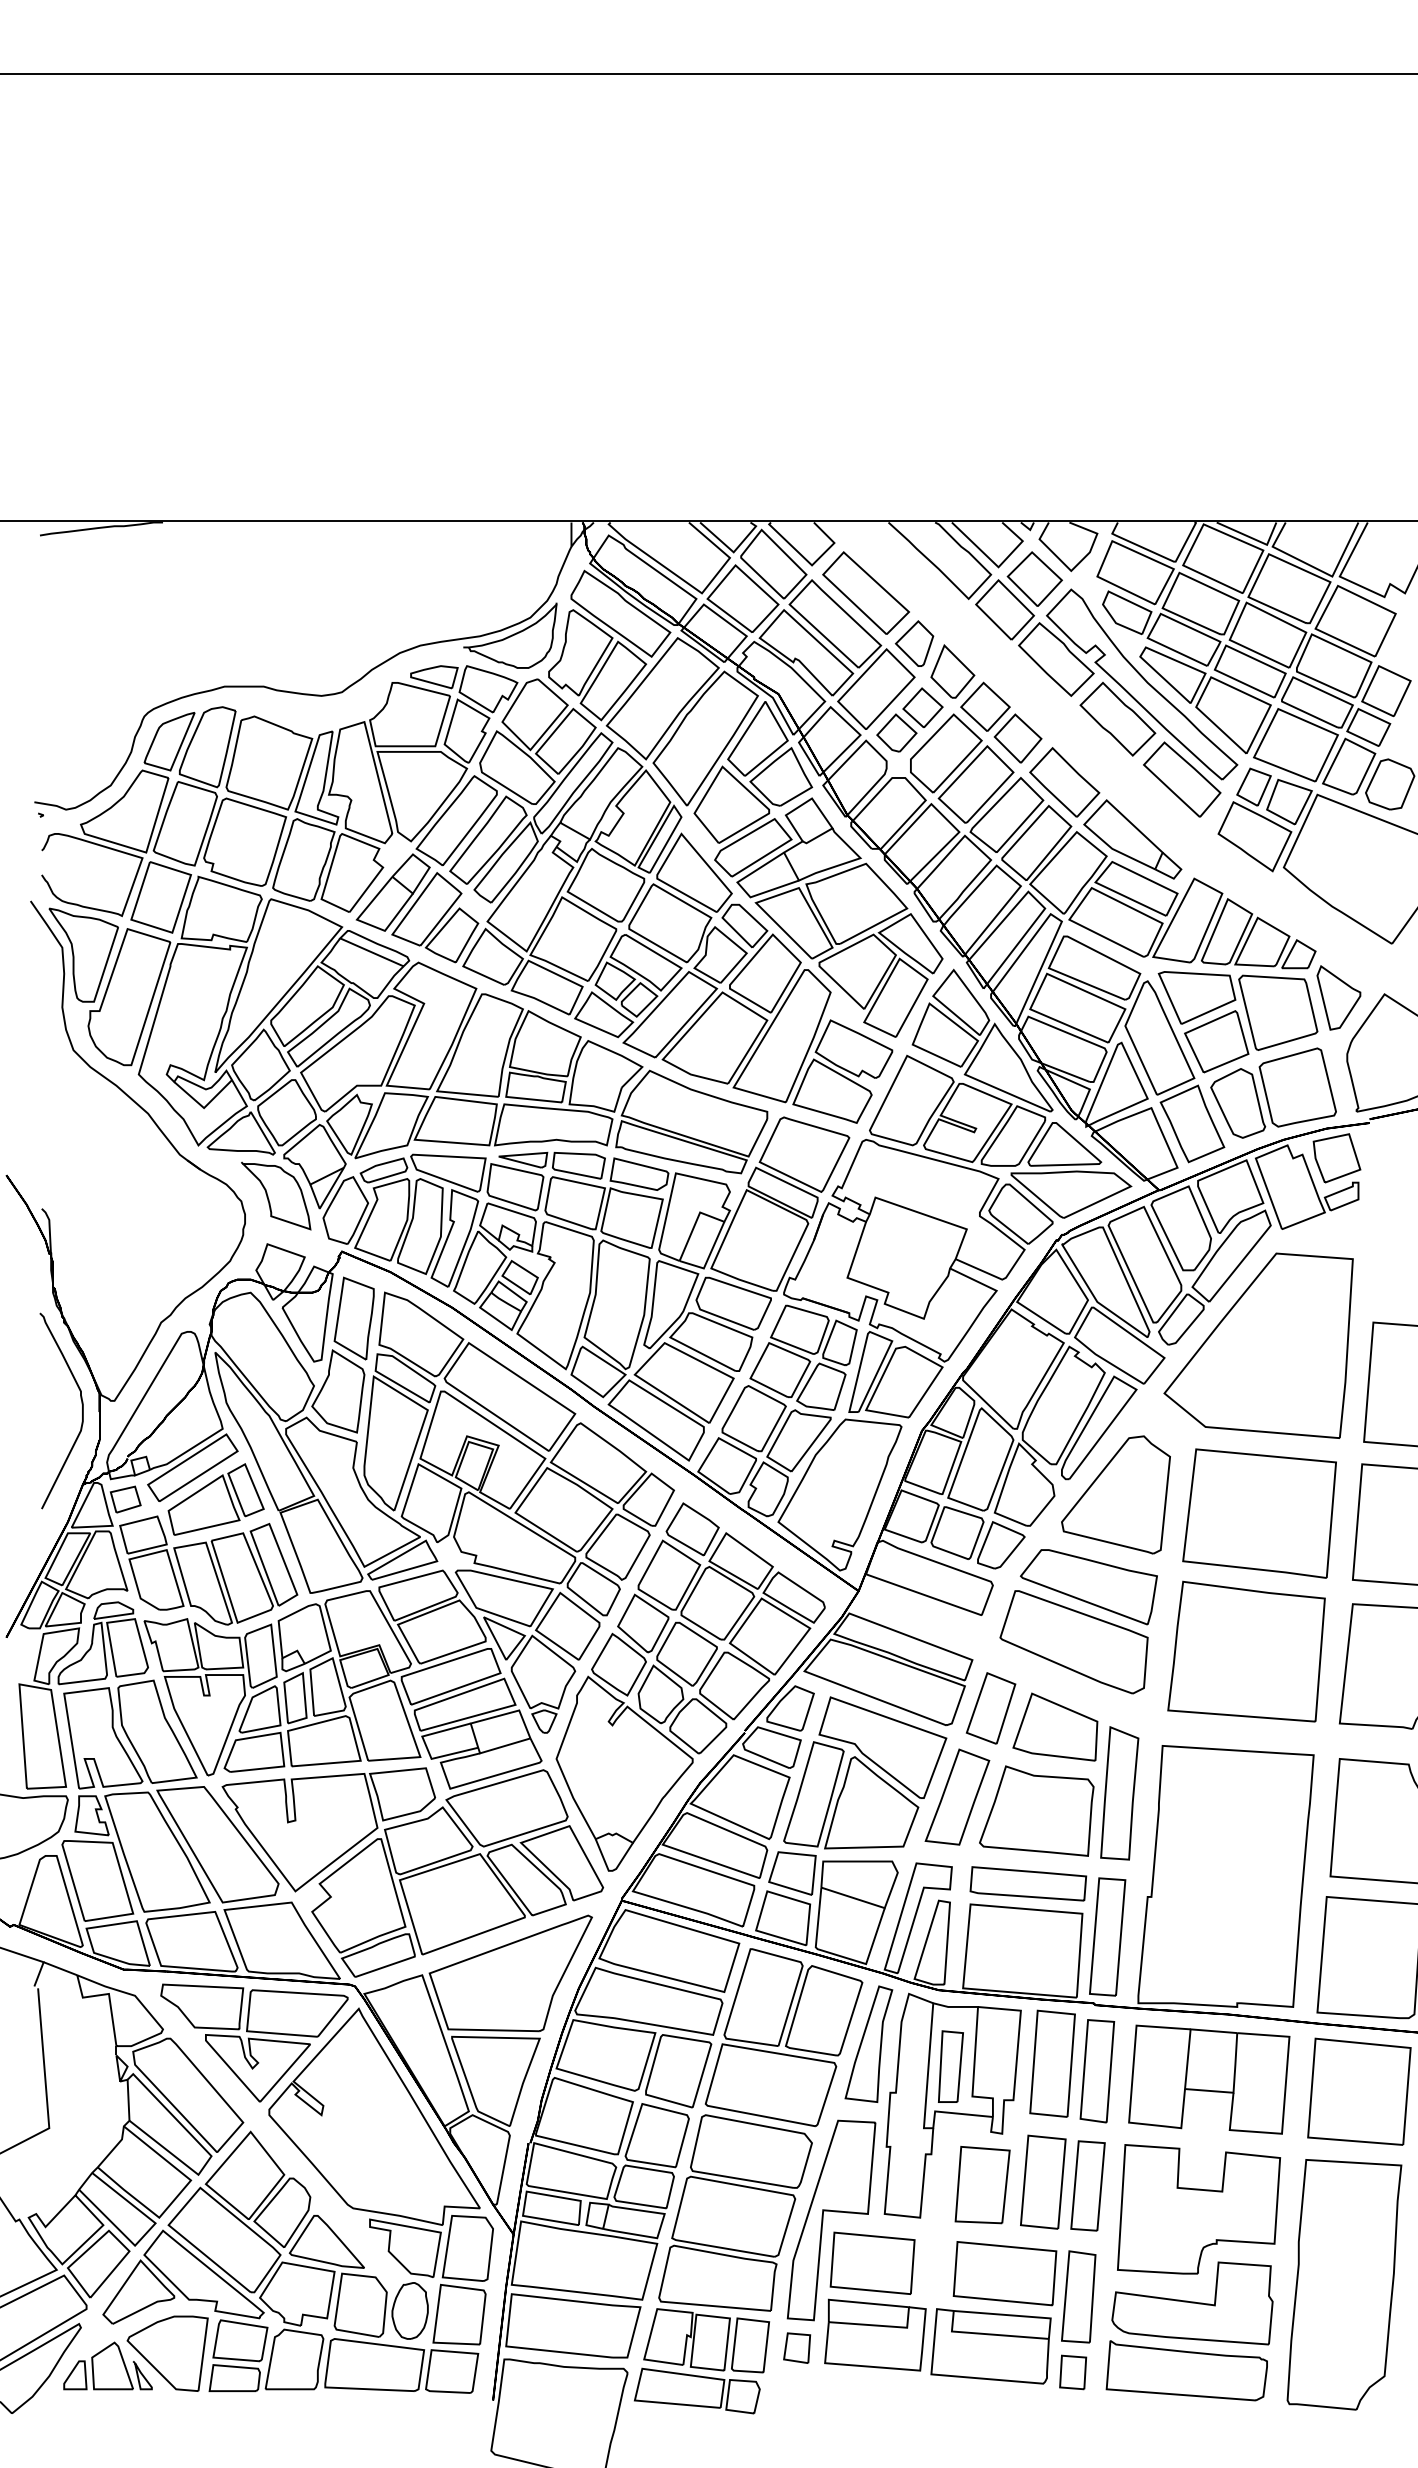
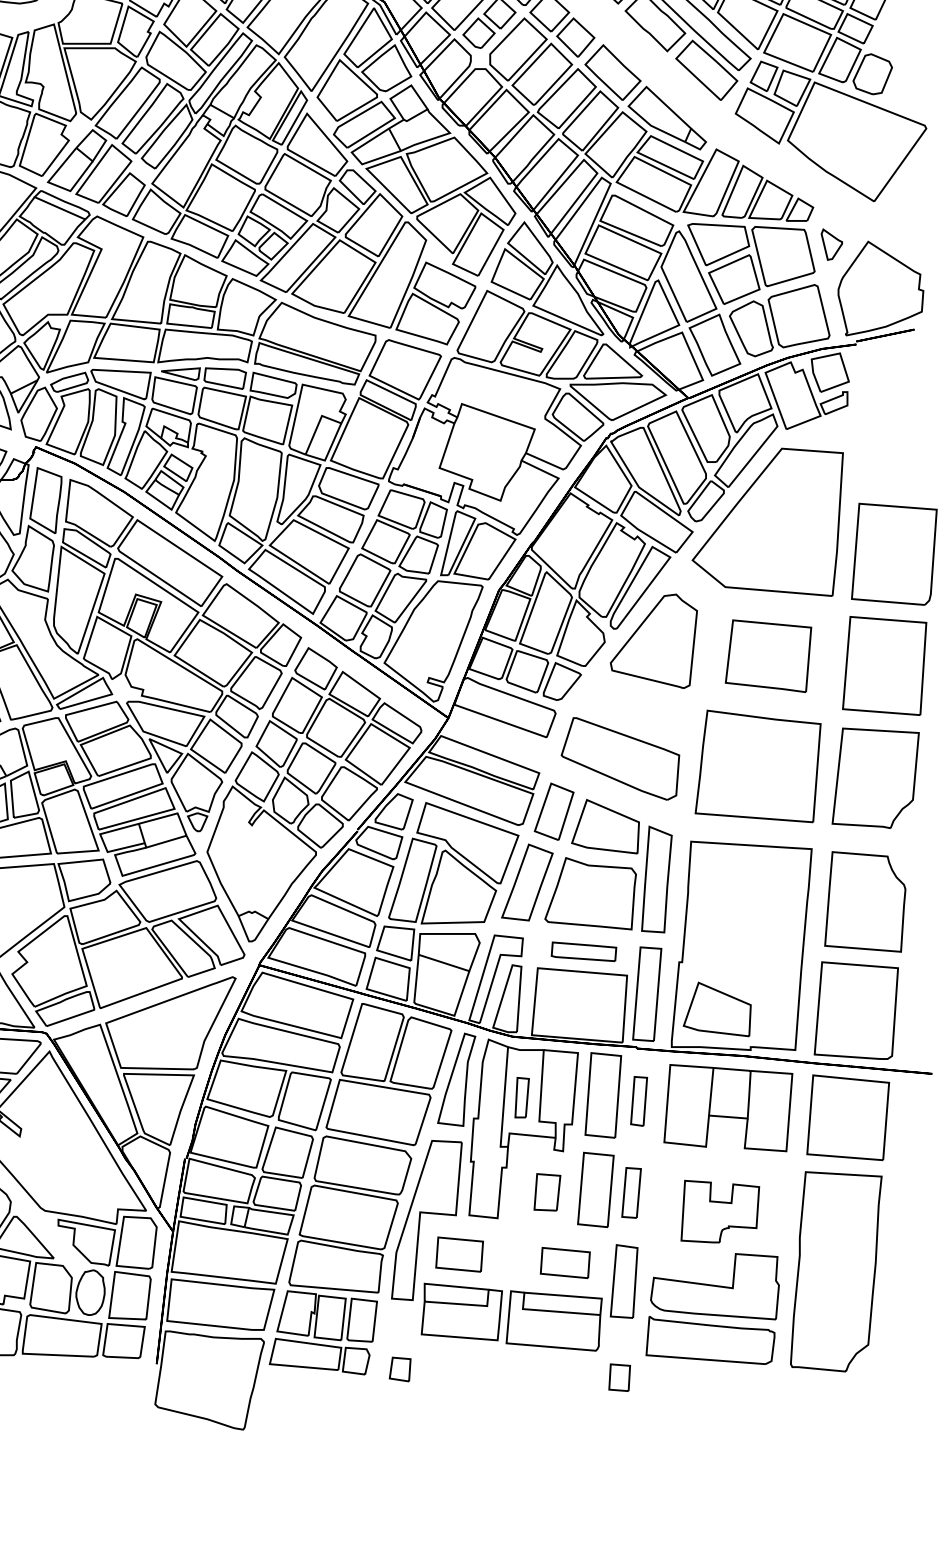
part: (1338, 997) -> (831, 244), size x0.6
part: (1259, 1513) -> (768, 656), size x0.7
part: (1088, 1587) -> (631, 715), removed
part: (1028, 1883) -> (584, 951), size x0.7
part: (1195, 1955) -> (717, 1008), added
part: (950, 2066) -> (521, 1097), size x0.7
part: (1097, 2071) -> (639, 1101), size x0.6
part: (982, 2185) -> (547, 1192), size x0.6
part: (1087, 2185) -> (631, 1192), size x0.7
part: (1199, 2209) -> (720, 1211), size x0.6
part: (872, 2262) -> (459, 1254), size x0.7
part: (1004, 2273) -> (564, 1262), size x0.6
part: (797, 2347) -> (400, 1368), moved
part: (1073, 2372) -> (620, 1377), moved

